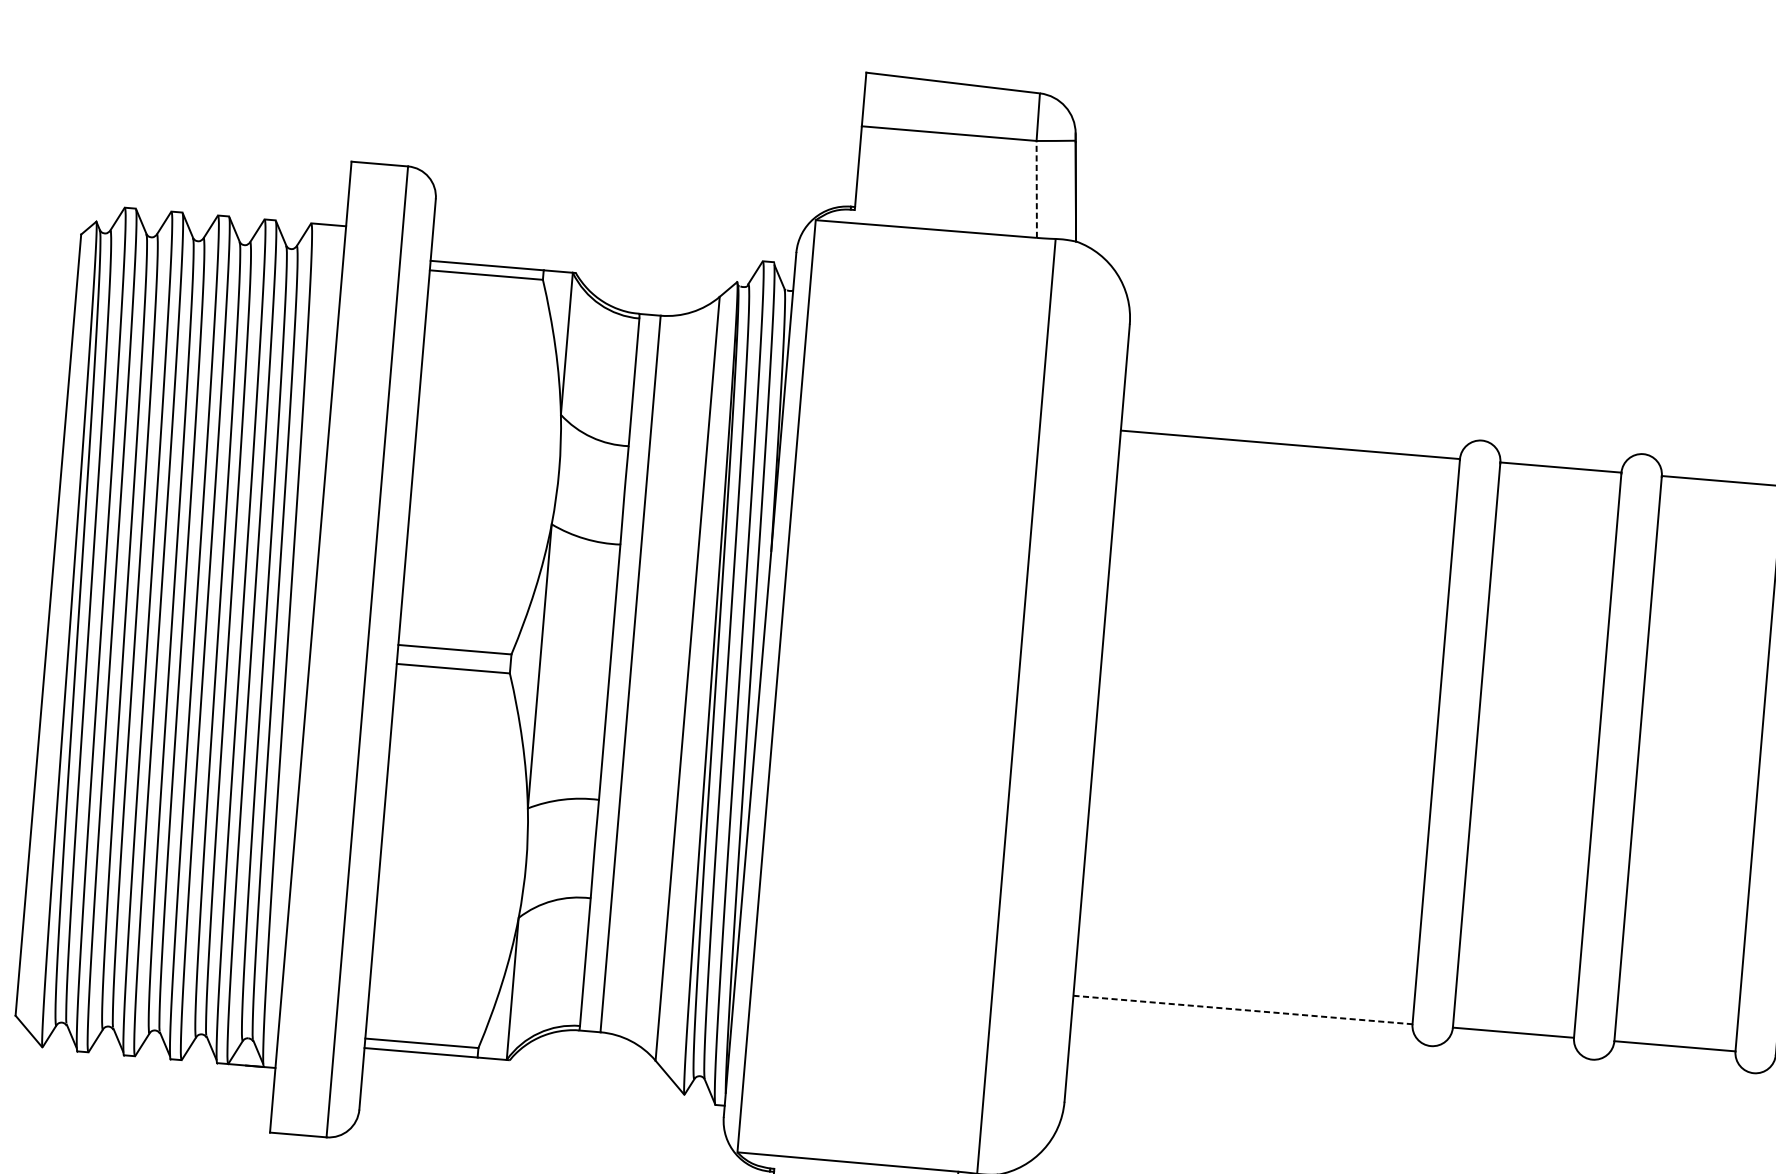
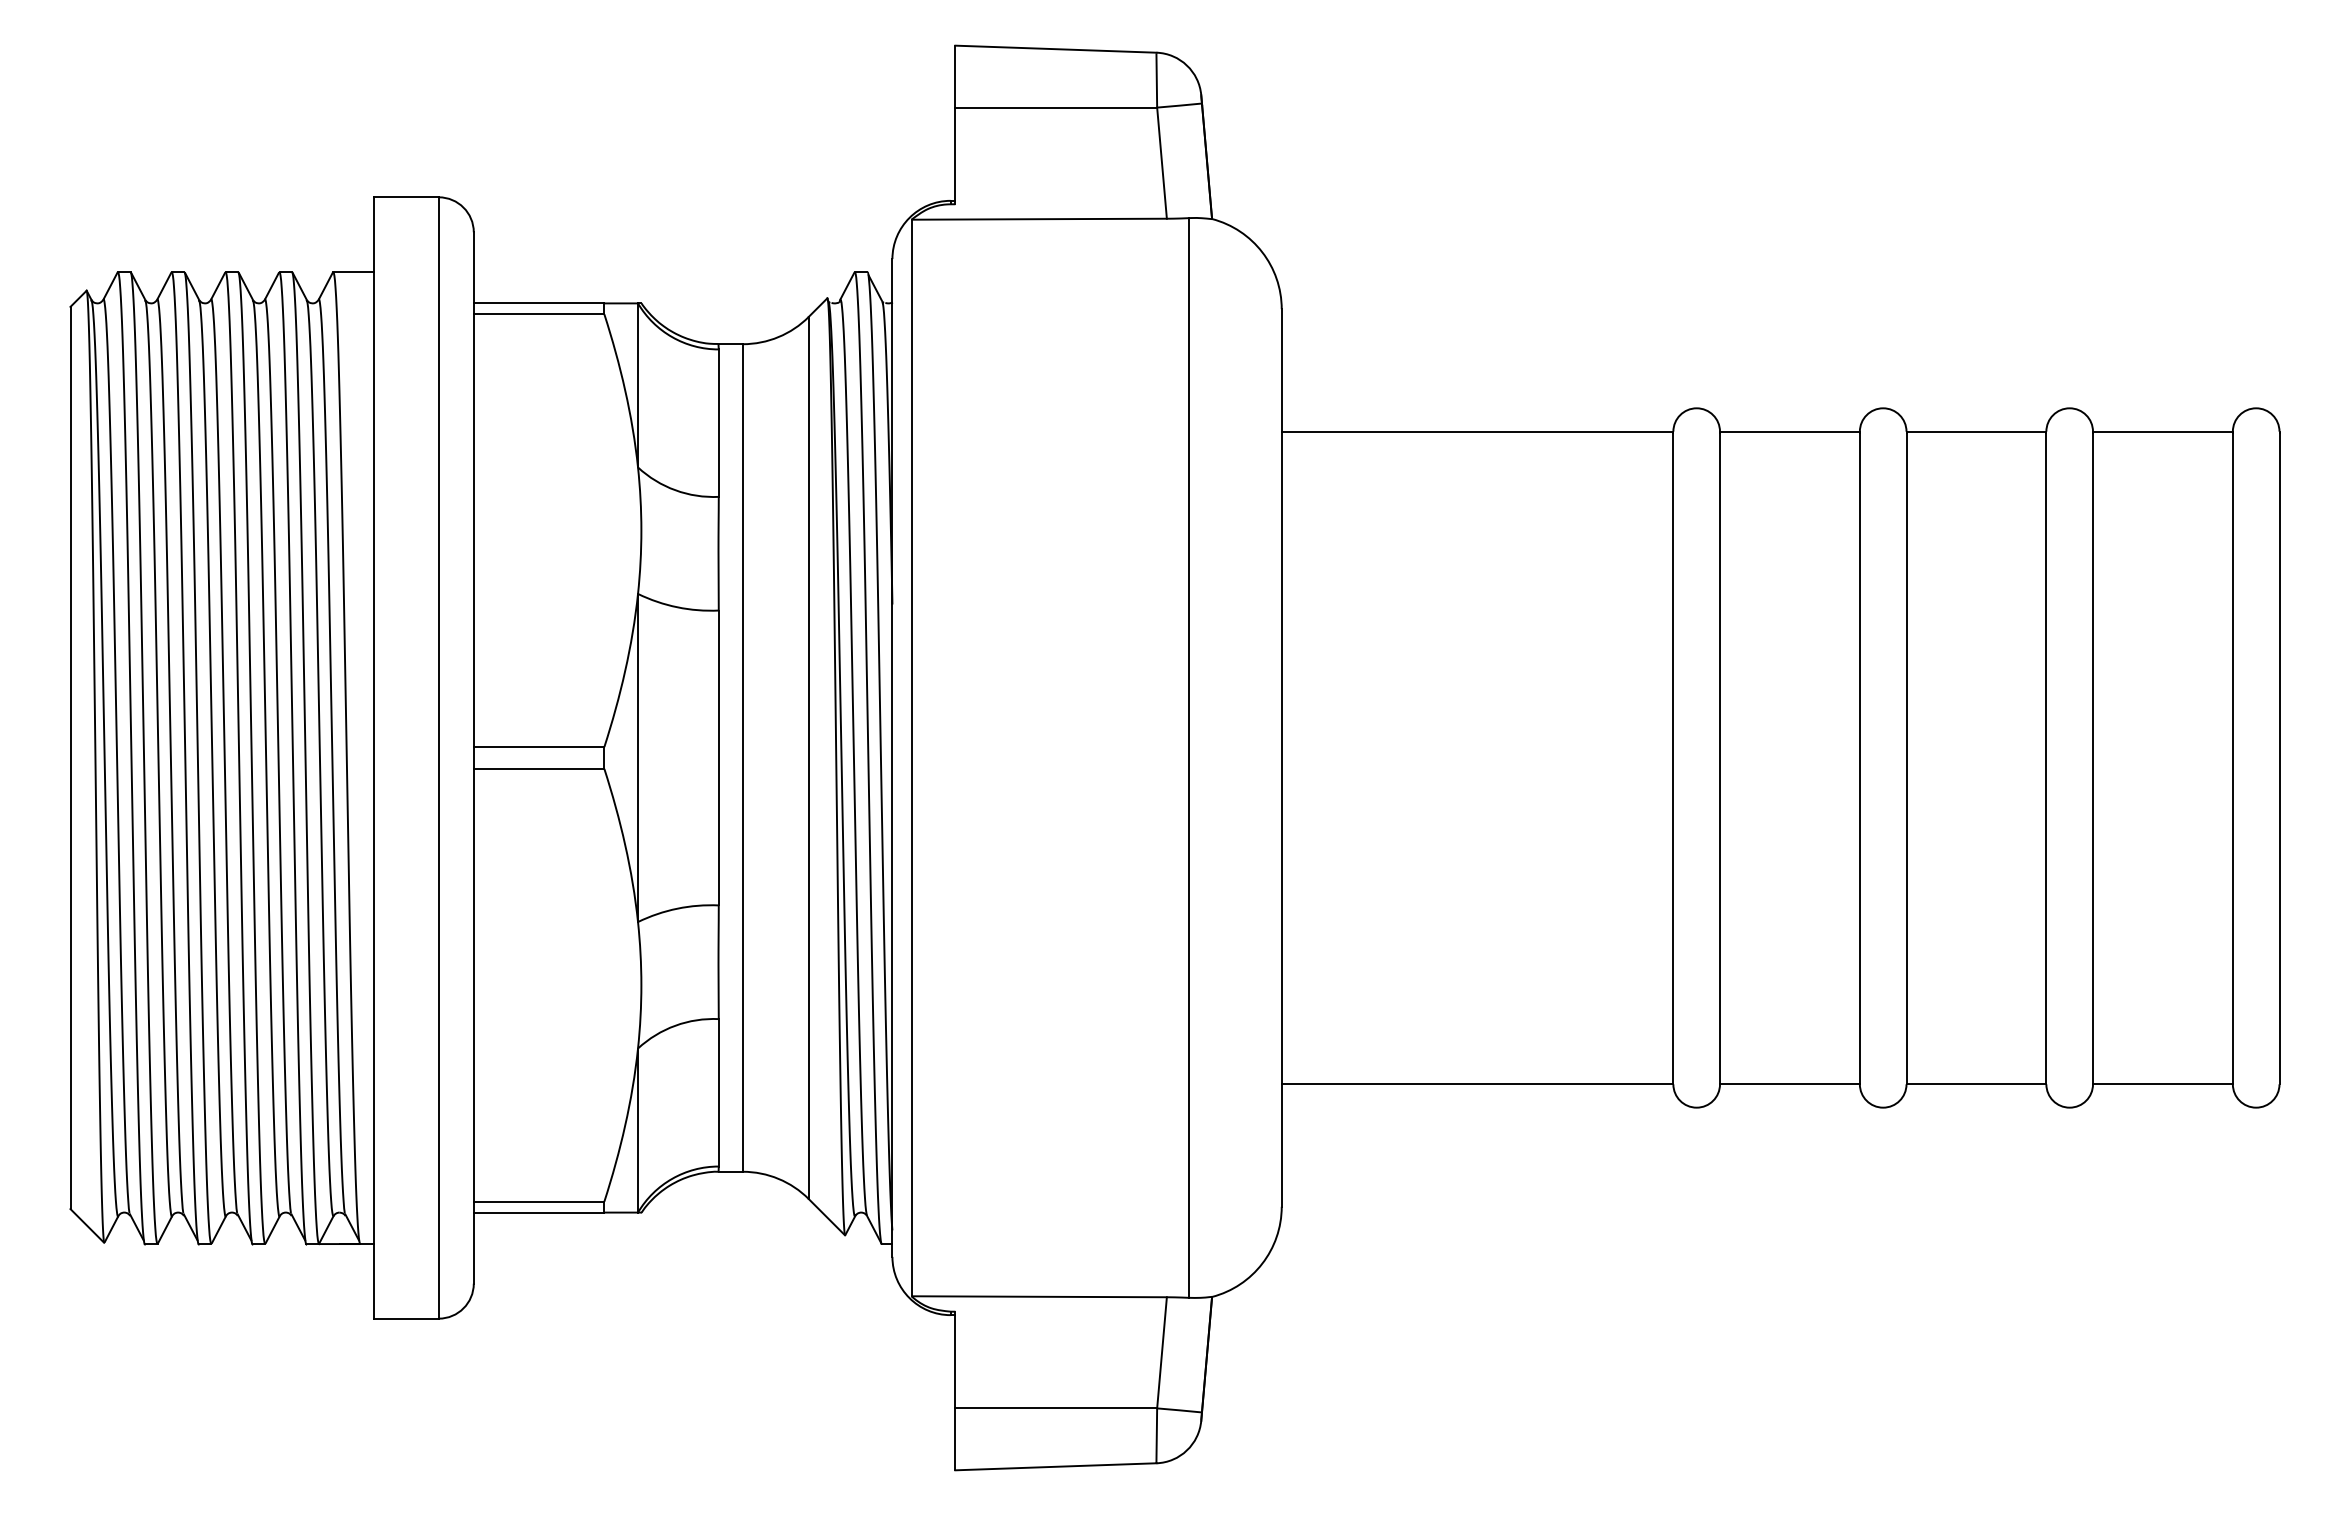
line: (1037, 189) -> (1162, 163), dashed -> solid
line: (1242, 1010) -> (1477, 1084), dashed -> solid

